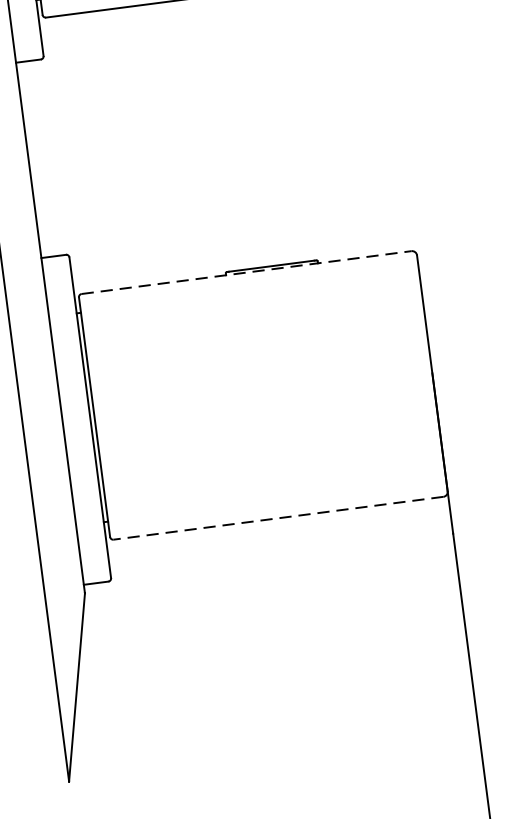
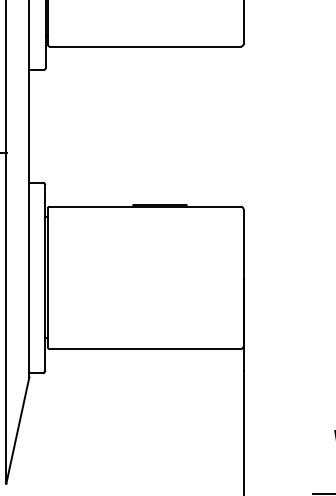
line: (247, 272) -> (145, 206), dashed -> solid
line: (279, 518) -> (145, 349), dashed -> solid

